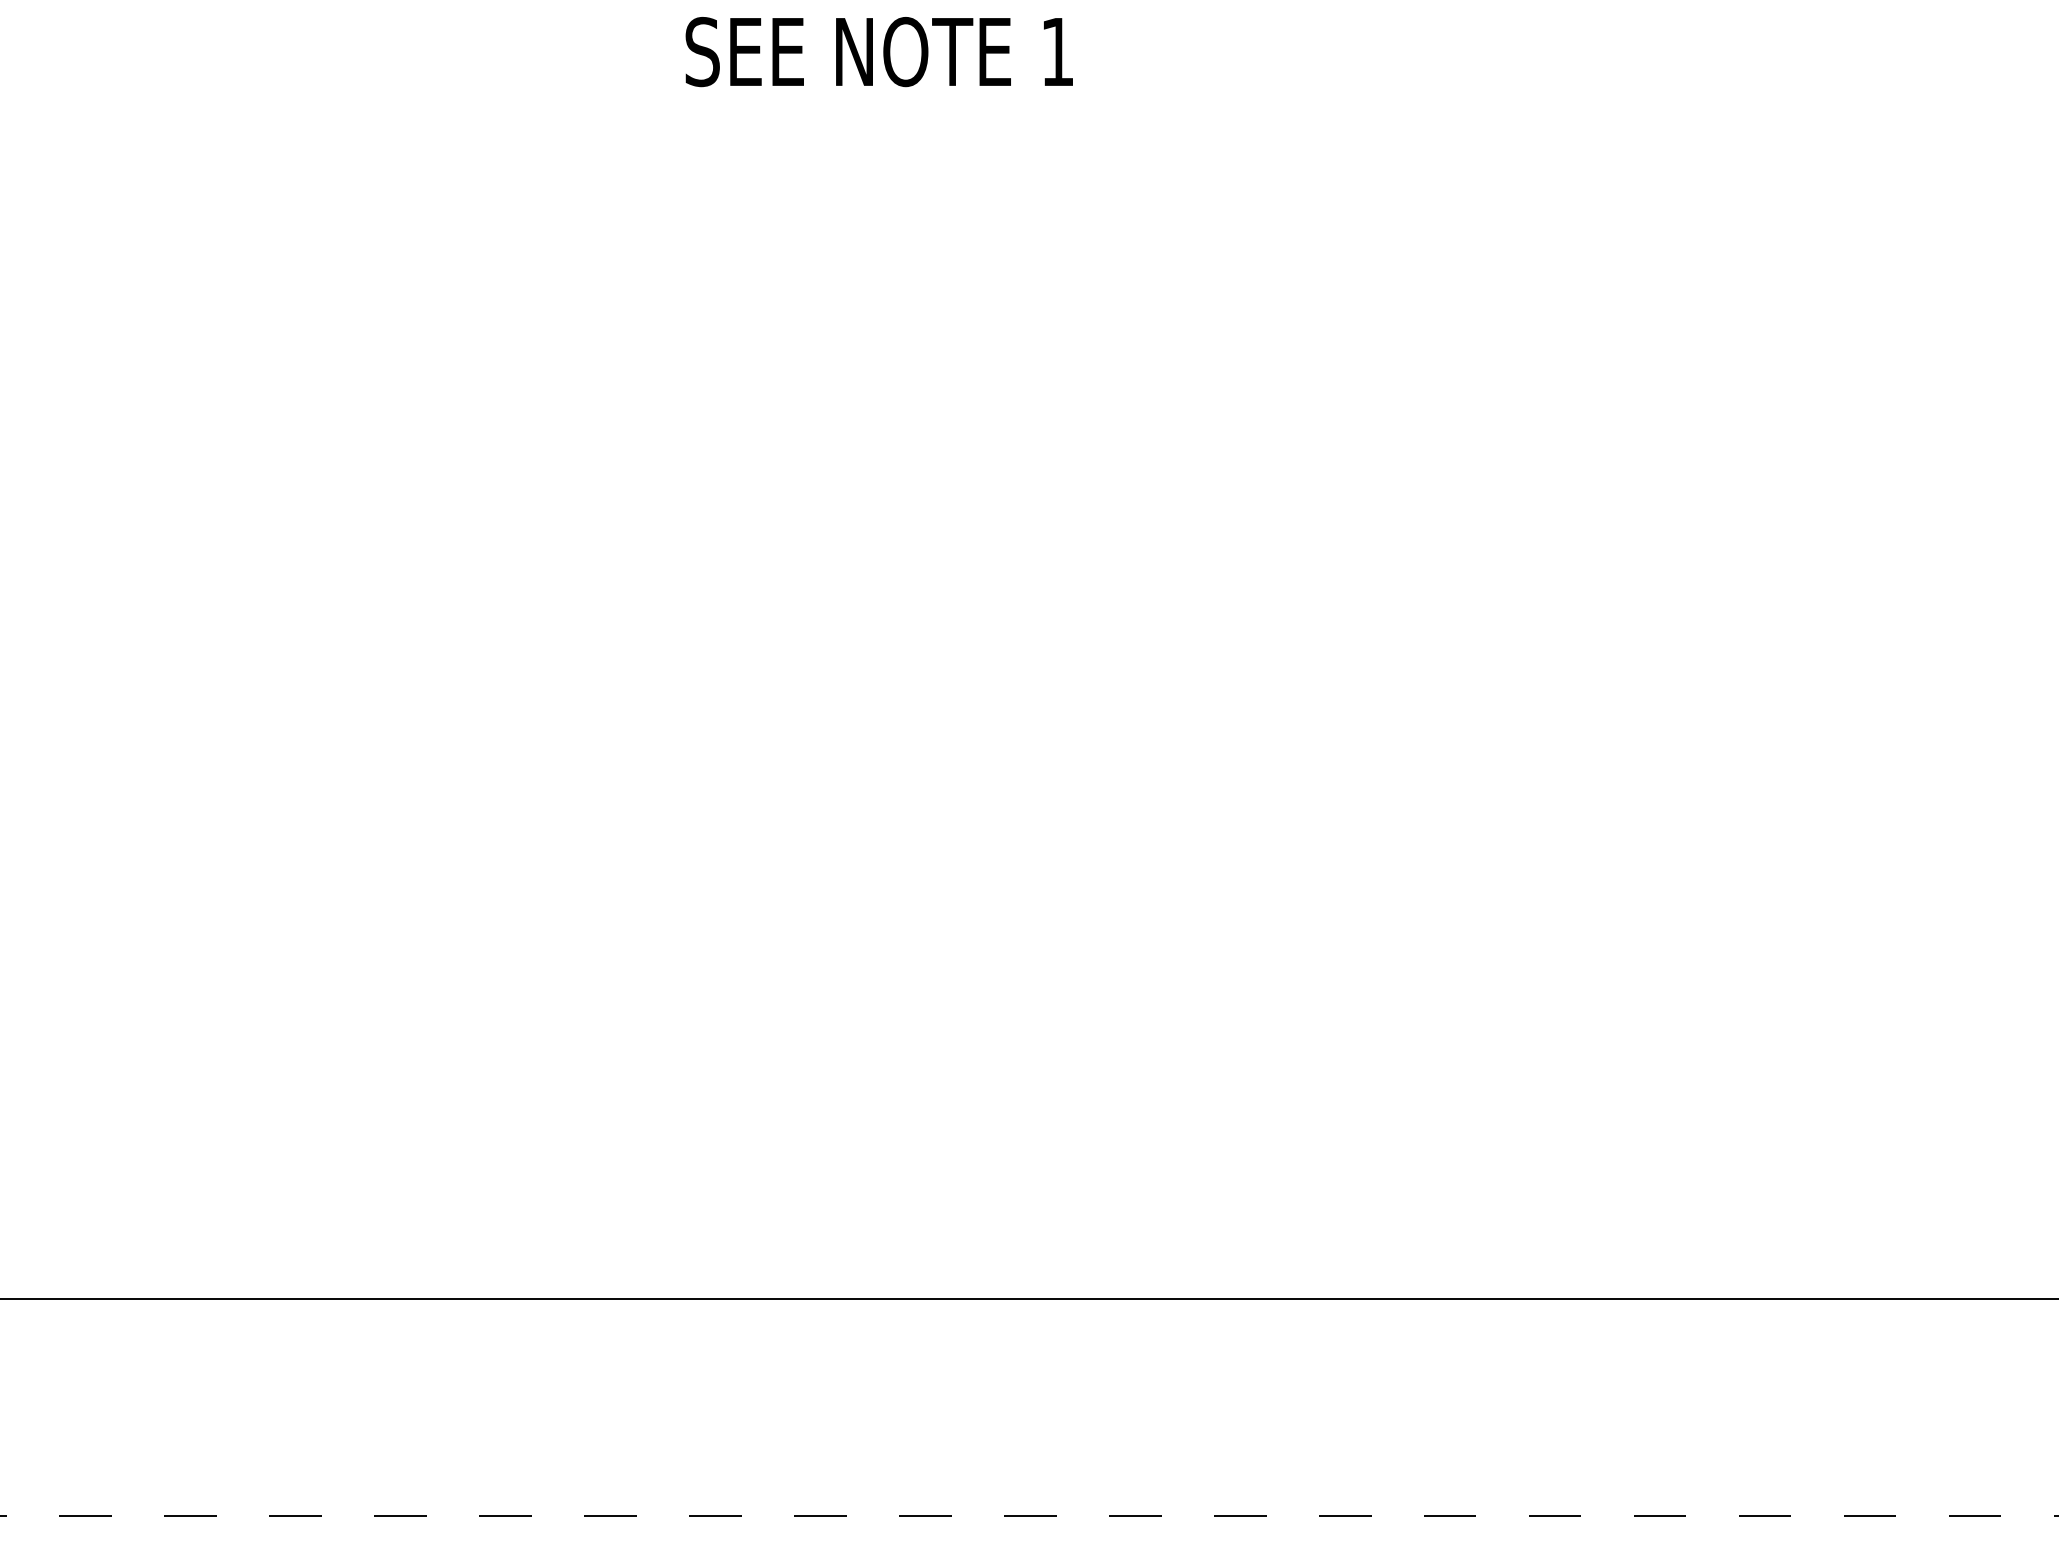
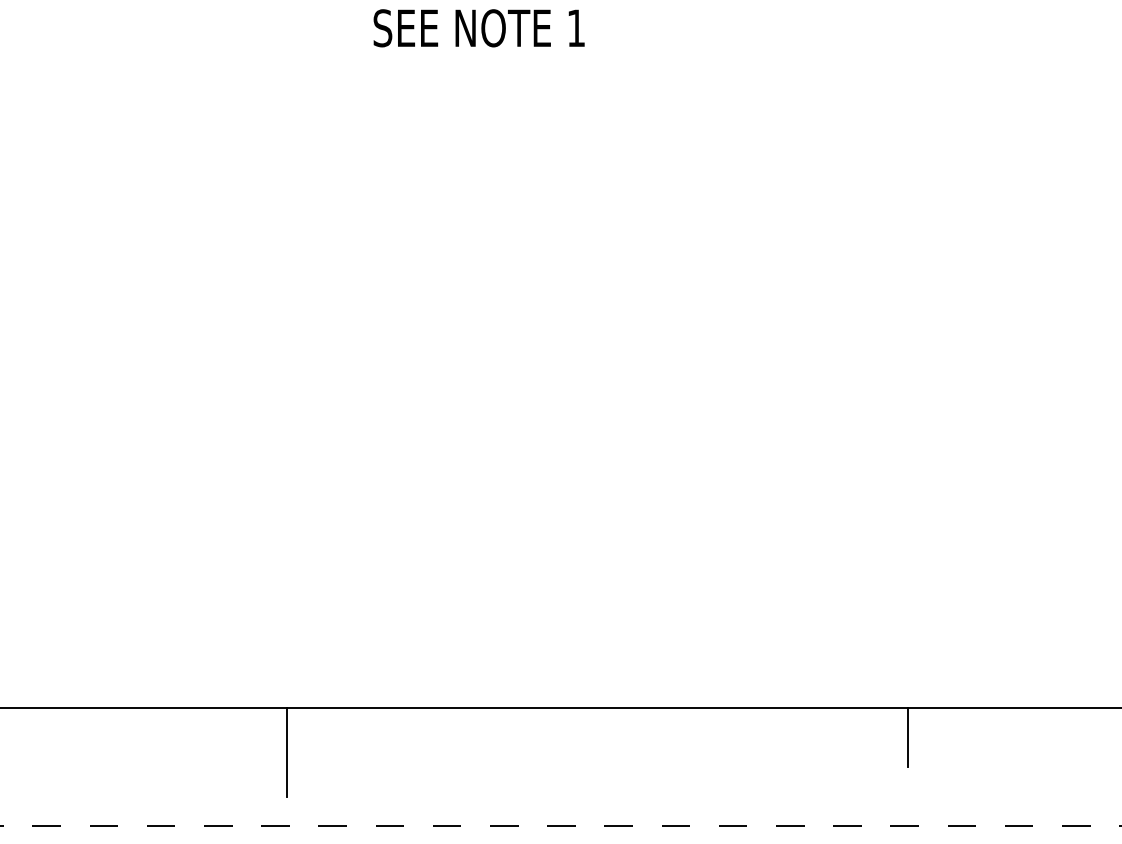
line: (1665, 1353) -> (907, 737), added
line: (527, 1381) -> (287, 752), added

